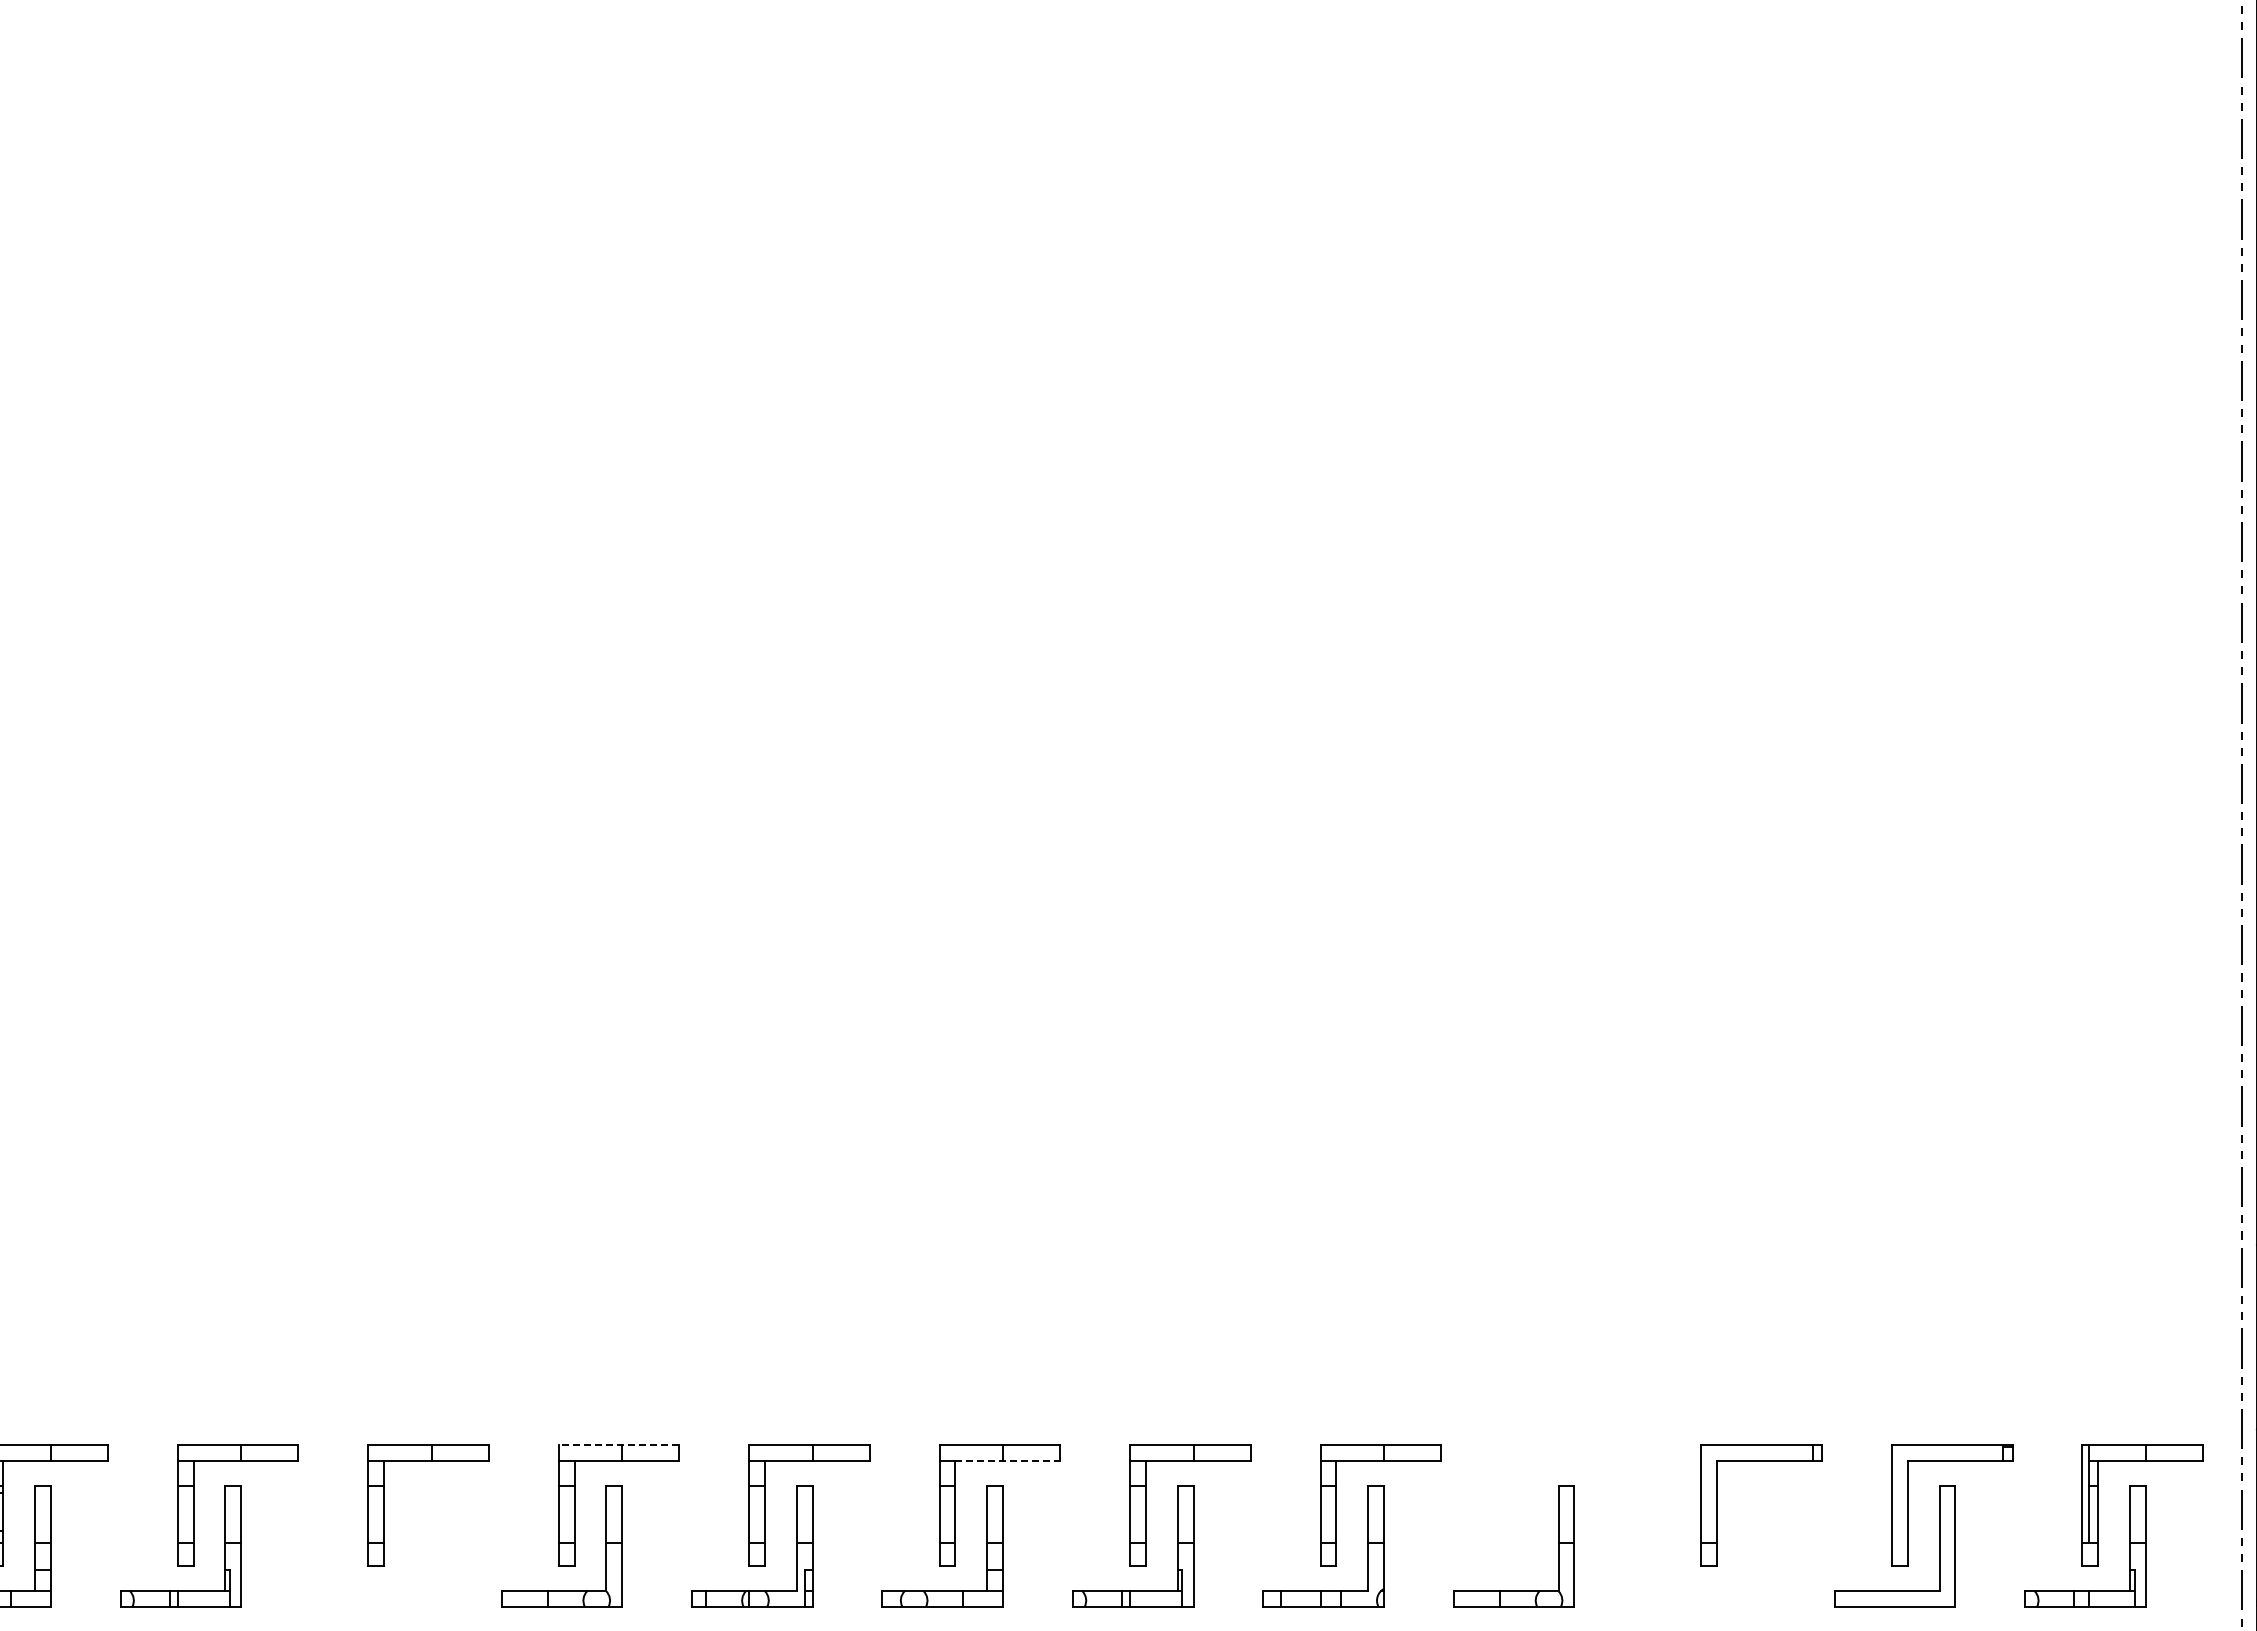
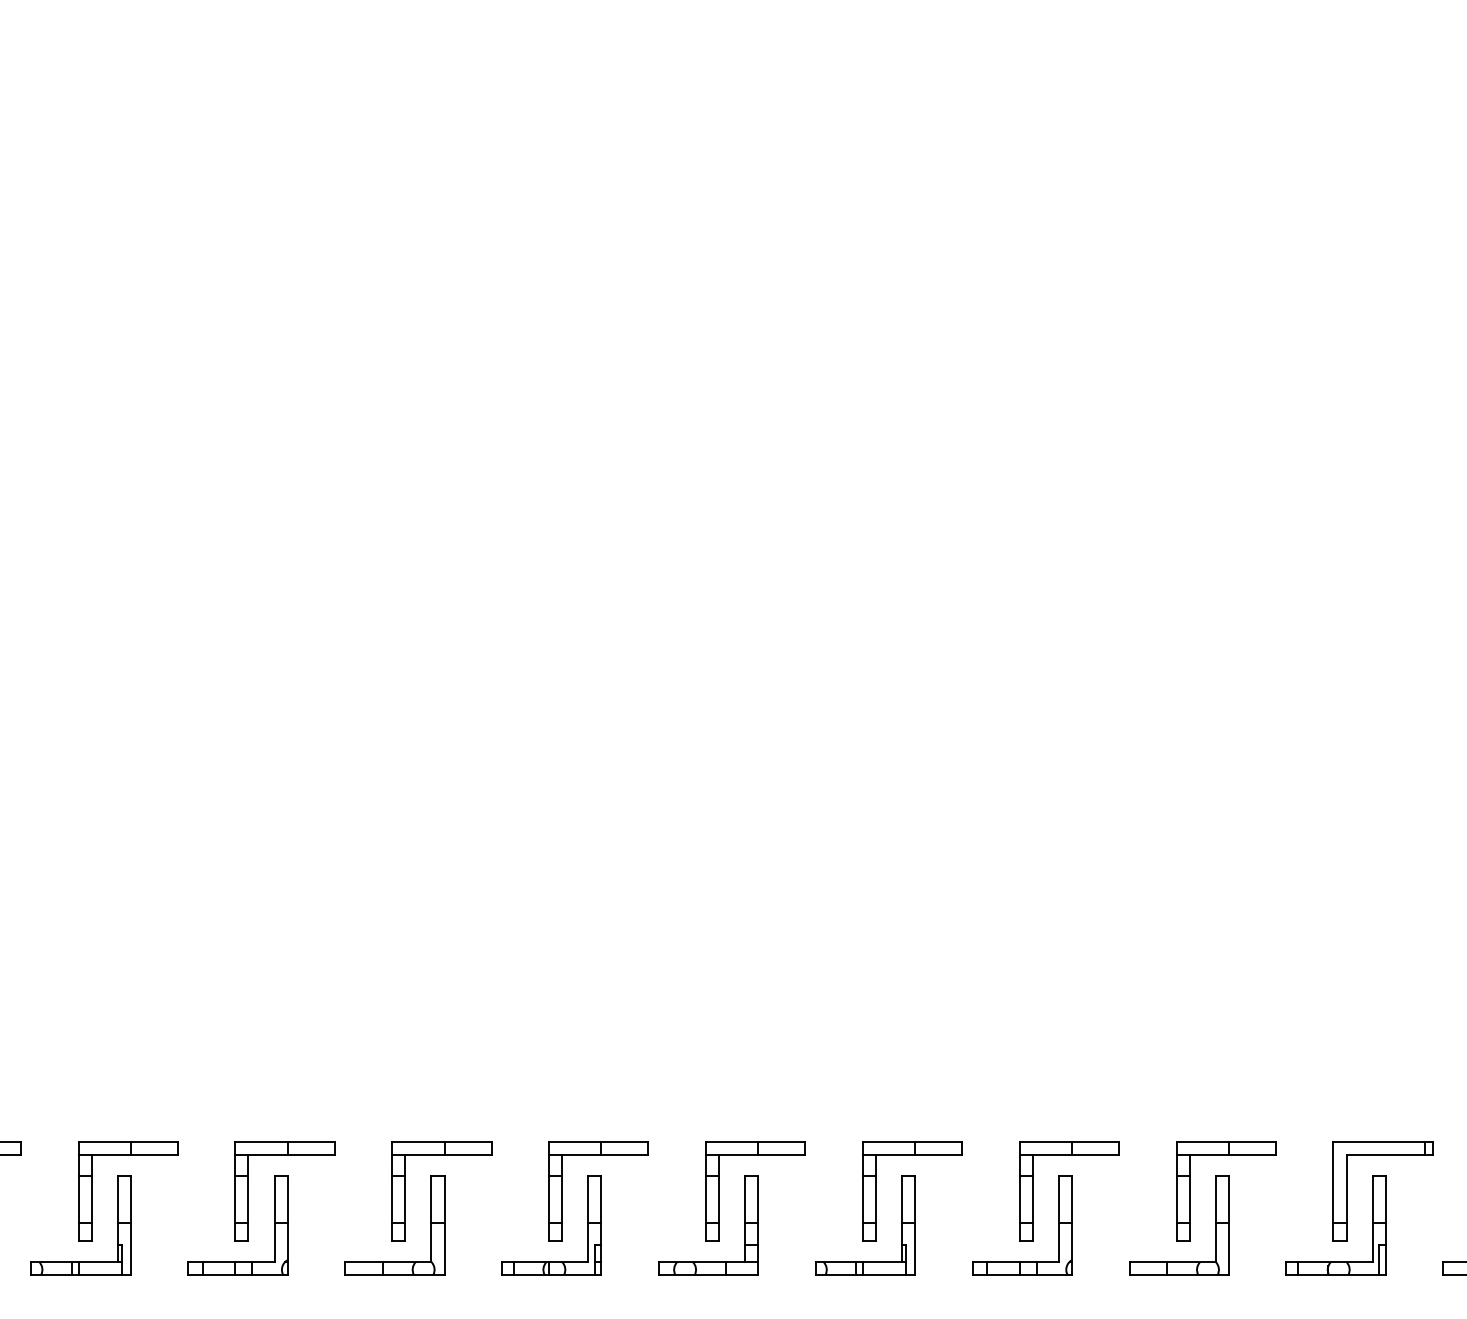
line: (618, 1445) -> (441, 1142), dashed -> solid
line: (1008, 1460) -> (762, 1154), dashed -> solid
part: (1571, 1461) -> (1226, 1155), added
part: (415, 1546) -> (274, 1225), added
part: (1748, 1546) -> (1372, 1225), added

